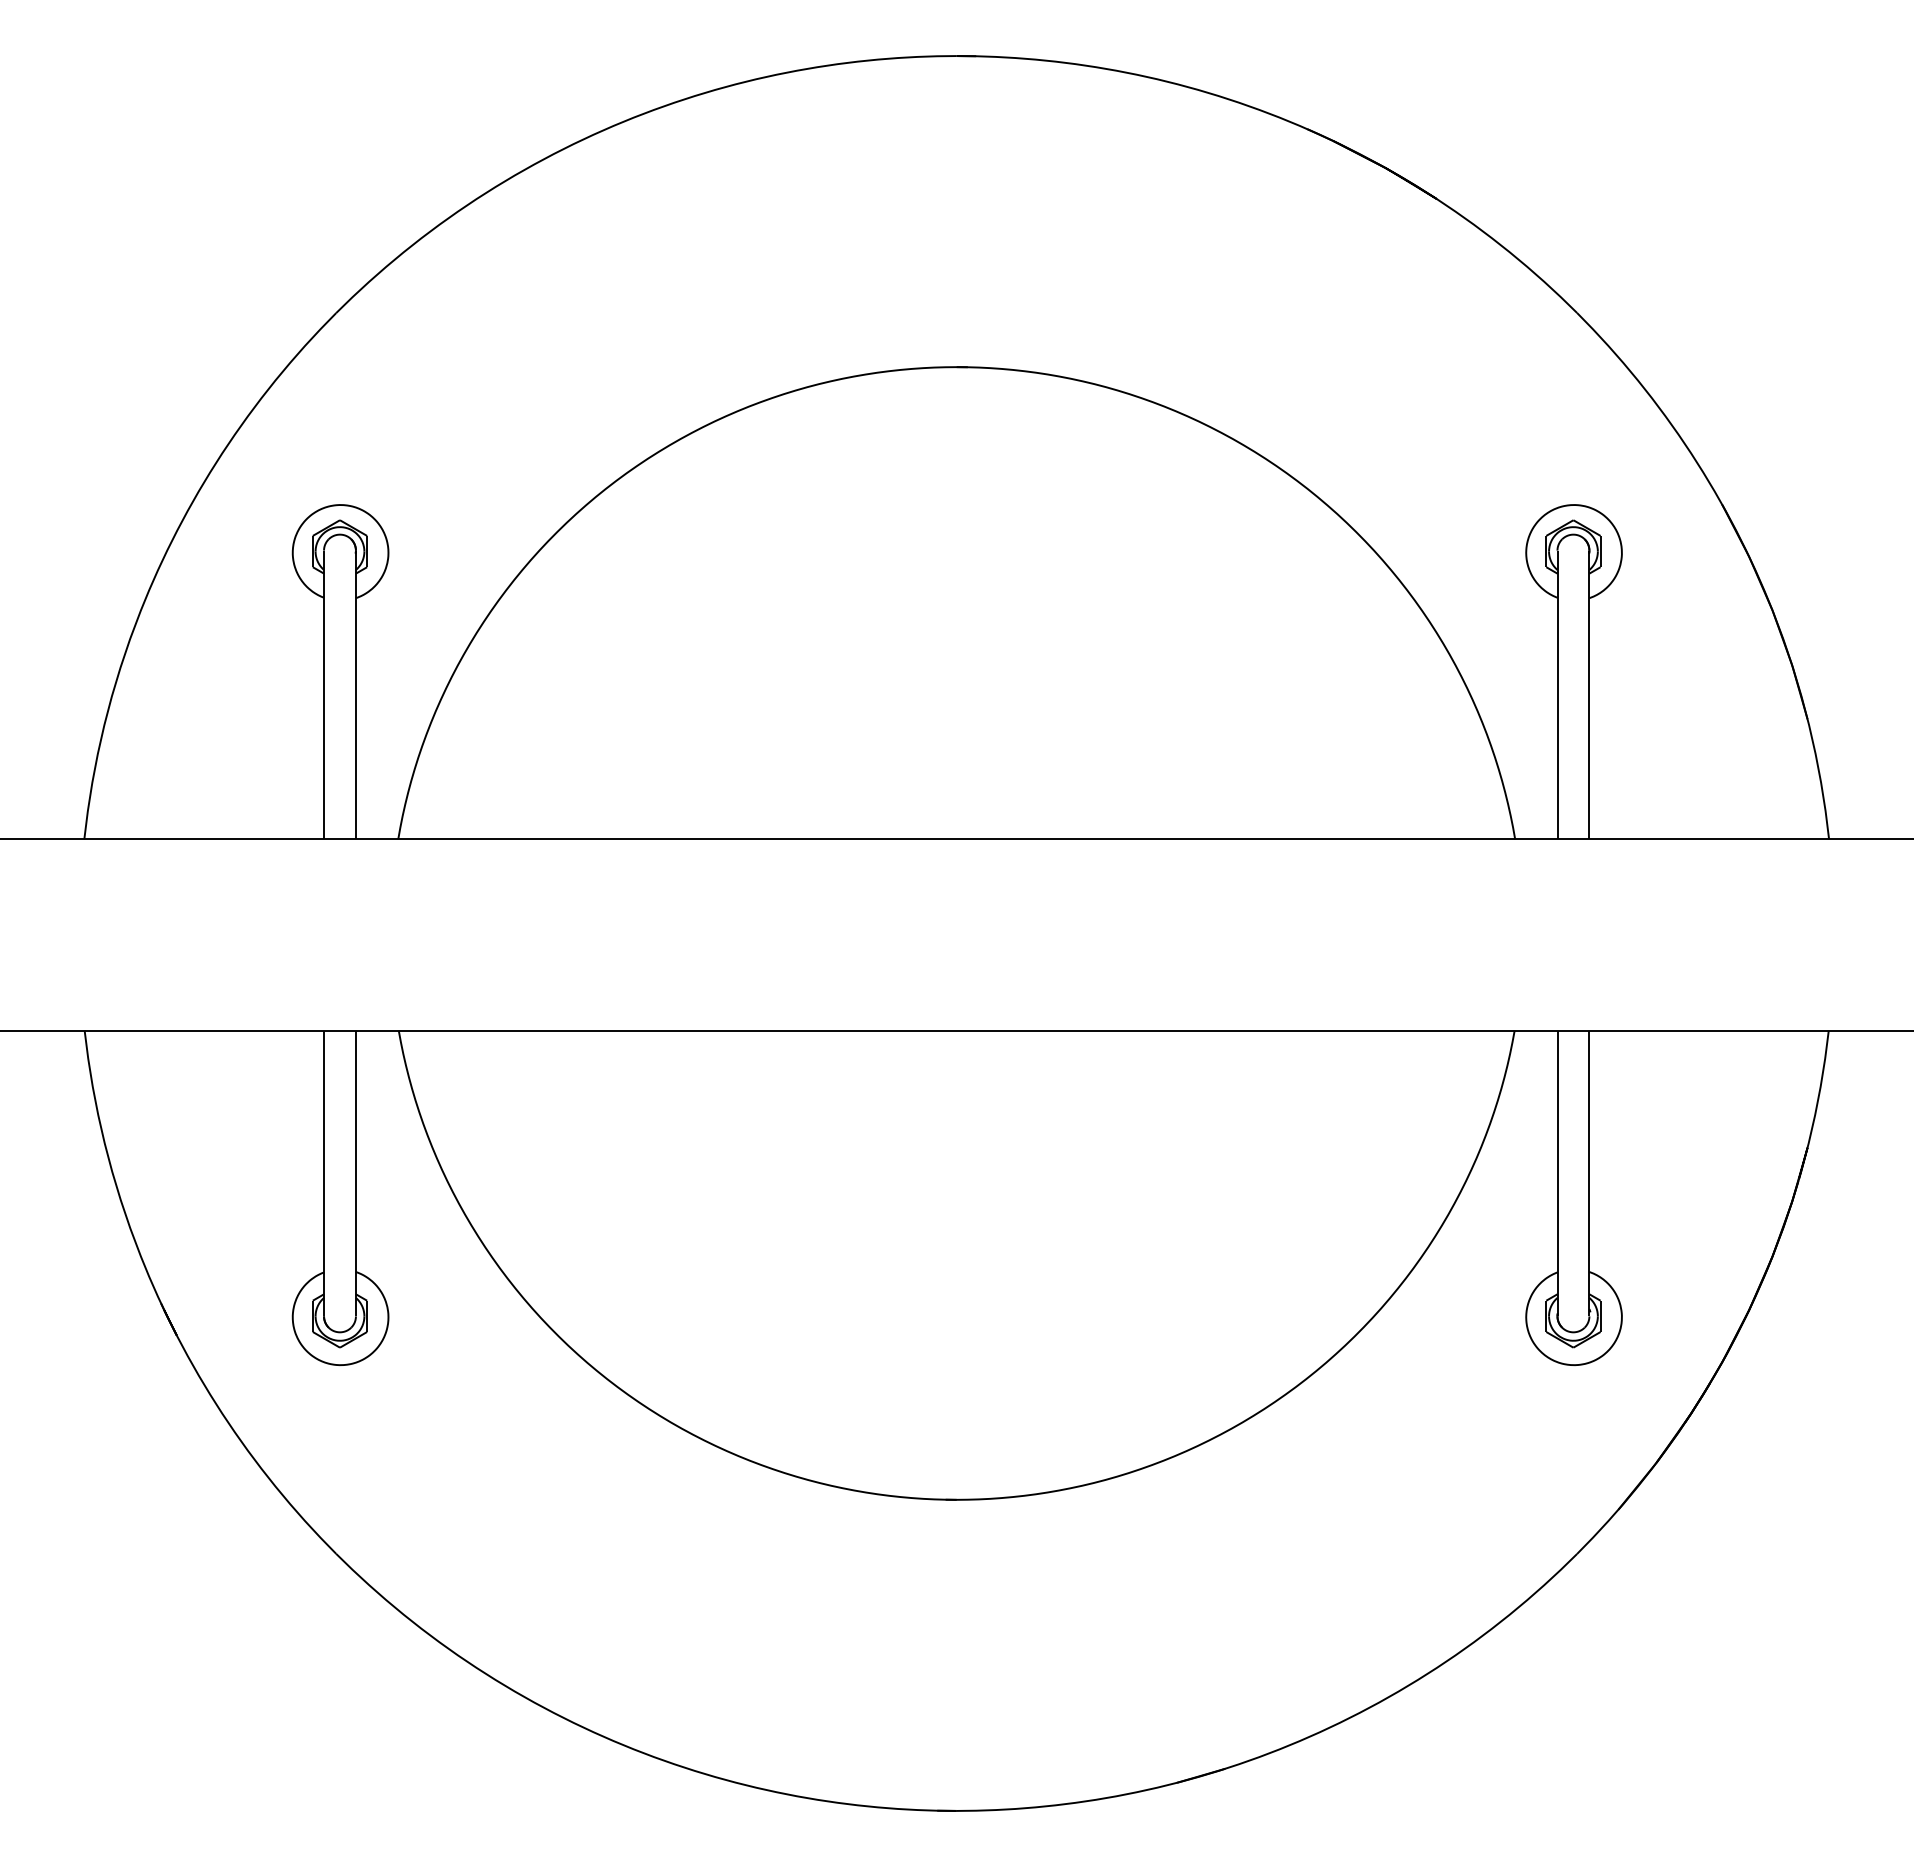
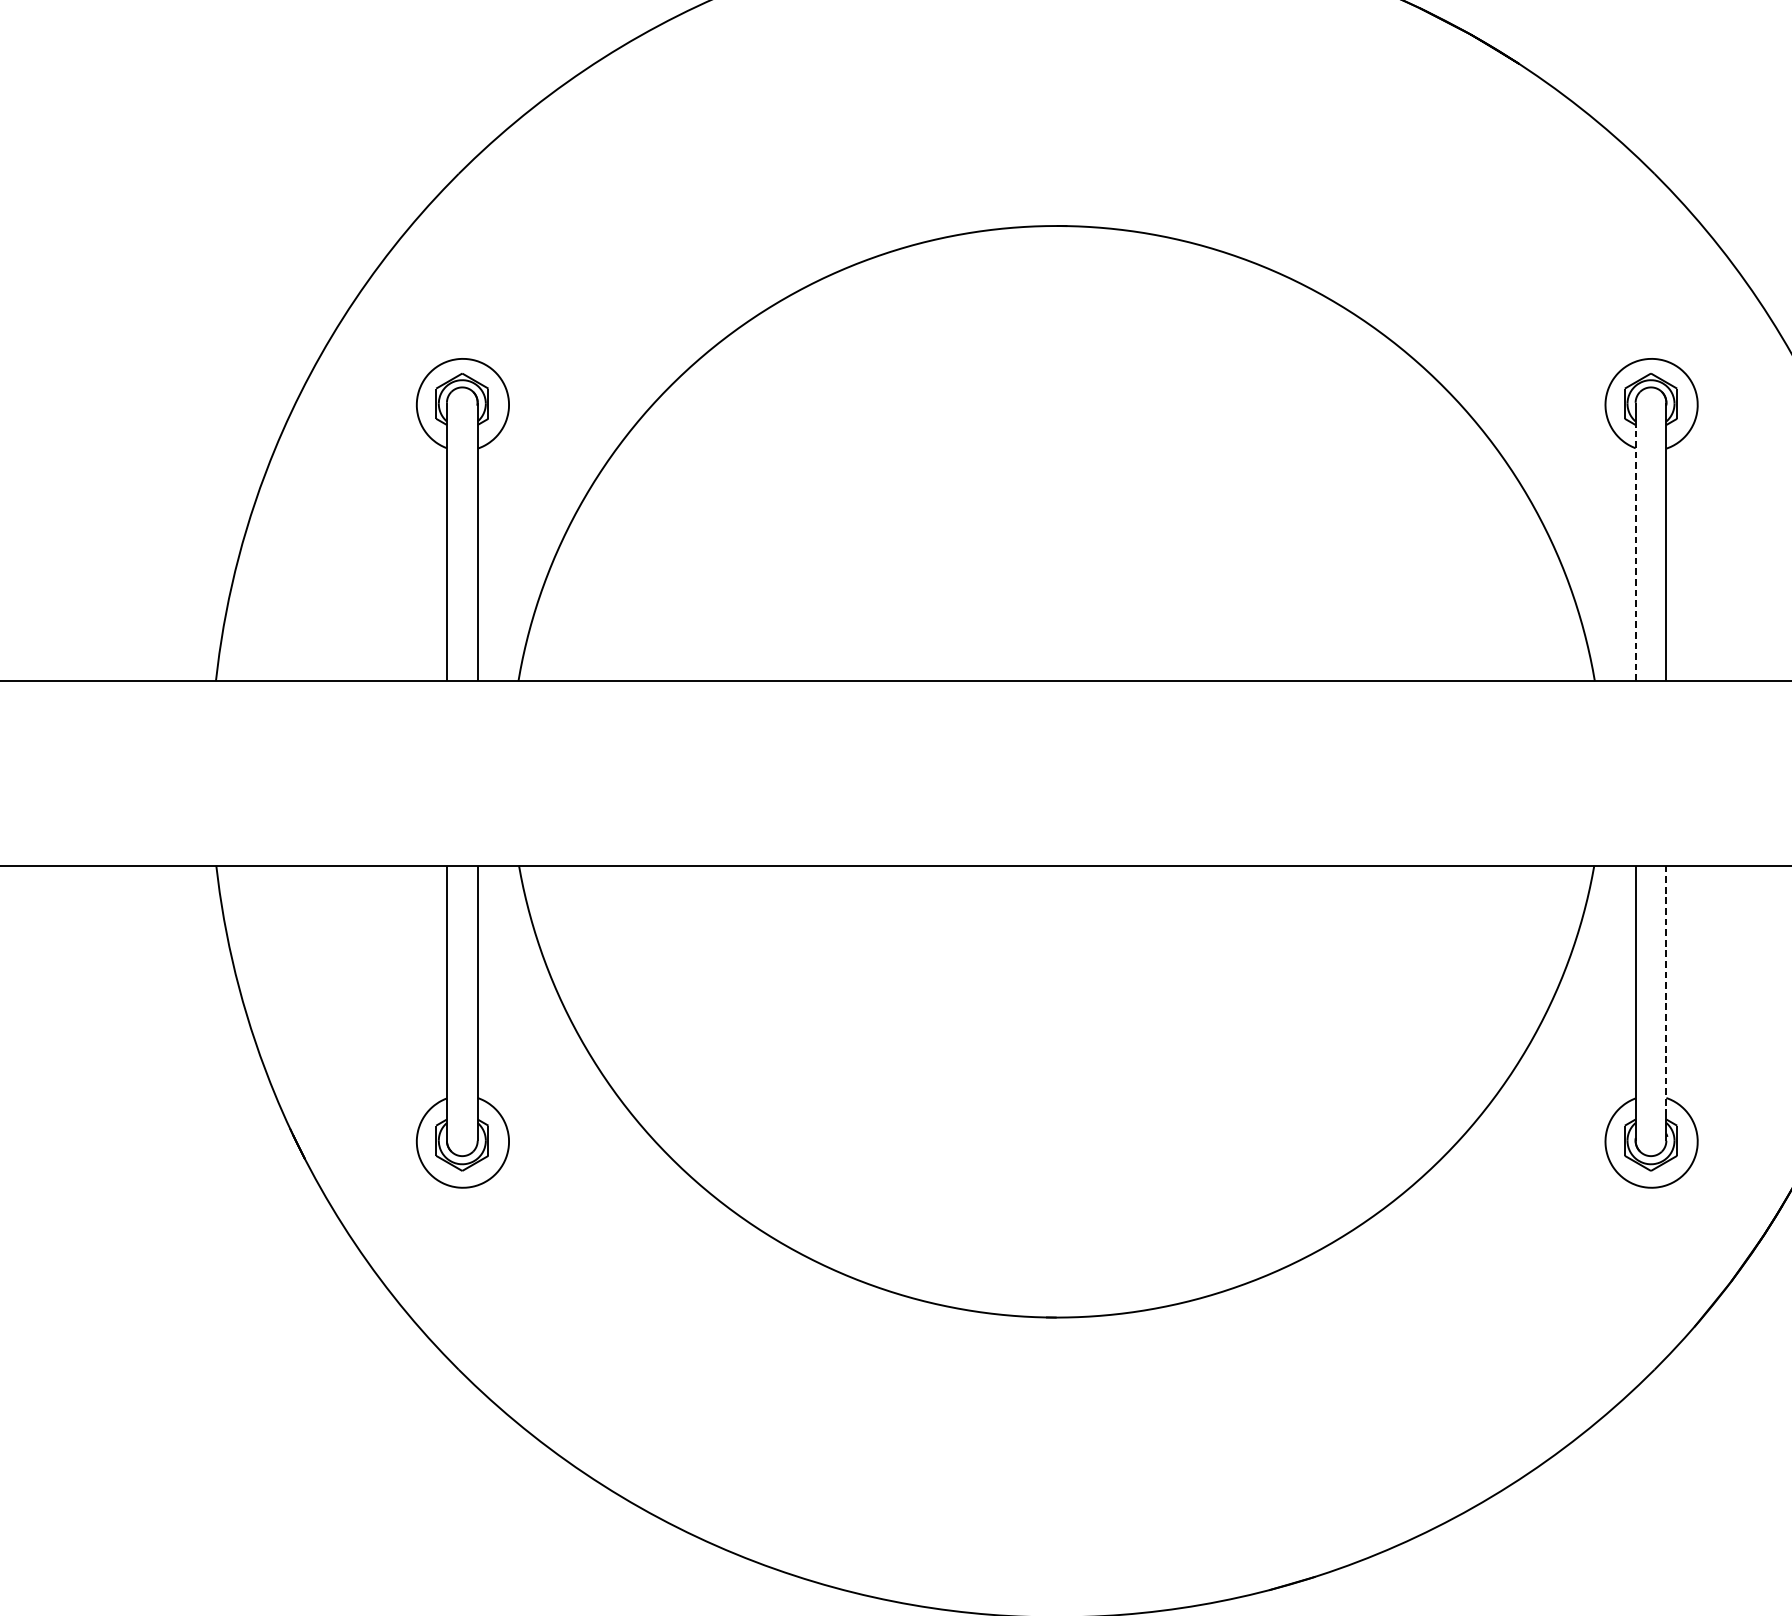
line: (1557, 707) -> (1635, 554), solid -> dashed
line: (1589, 1160) -> (1666, 990), solid -> dashed

